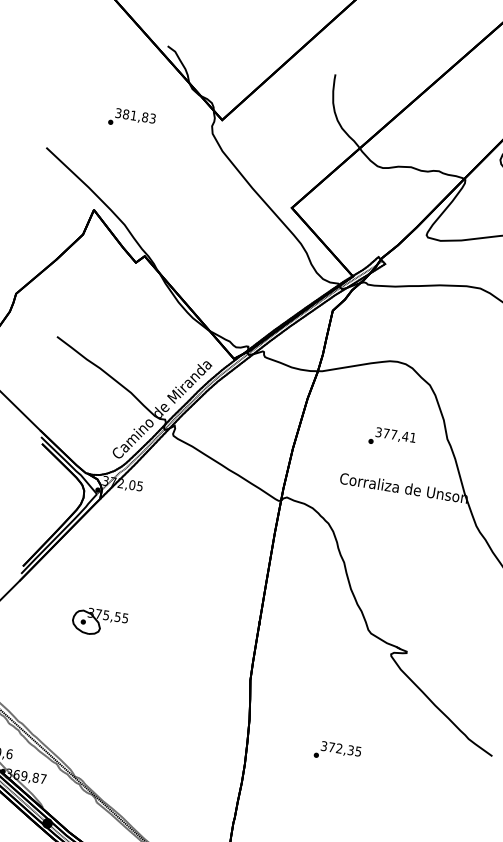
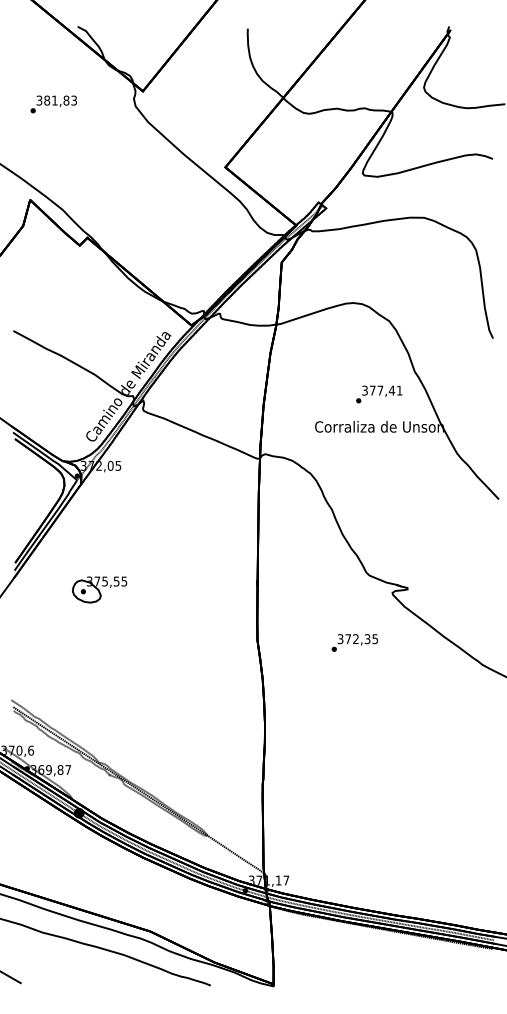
text: (392, 438) -> (379, 394), moved
part: (99, 622) -> (99, 589), moved
text: (337, 751) -> (354, 642), moved

